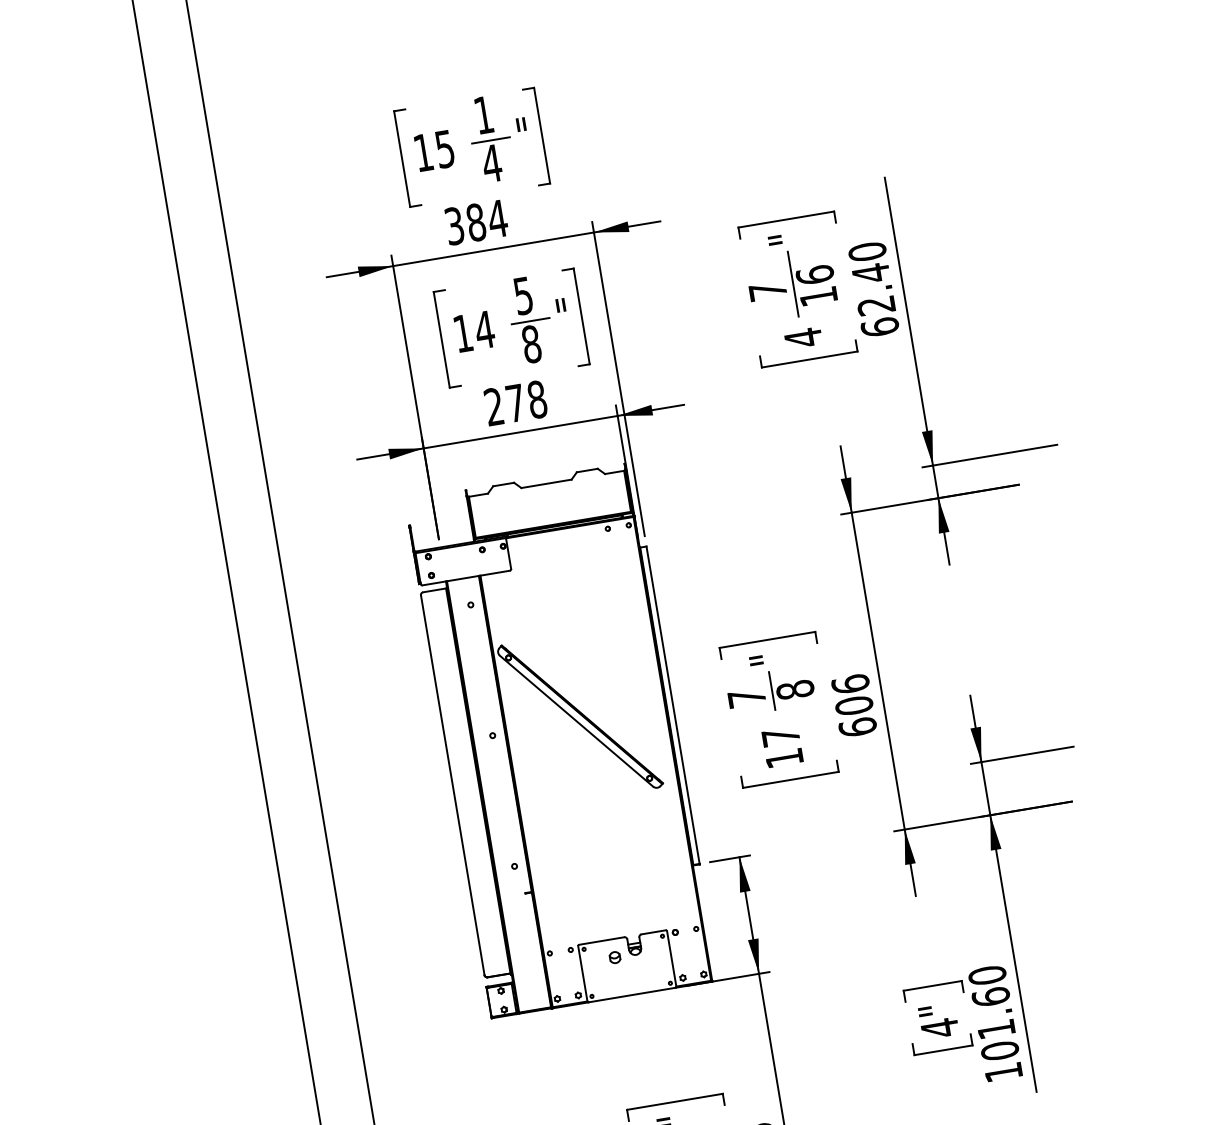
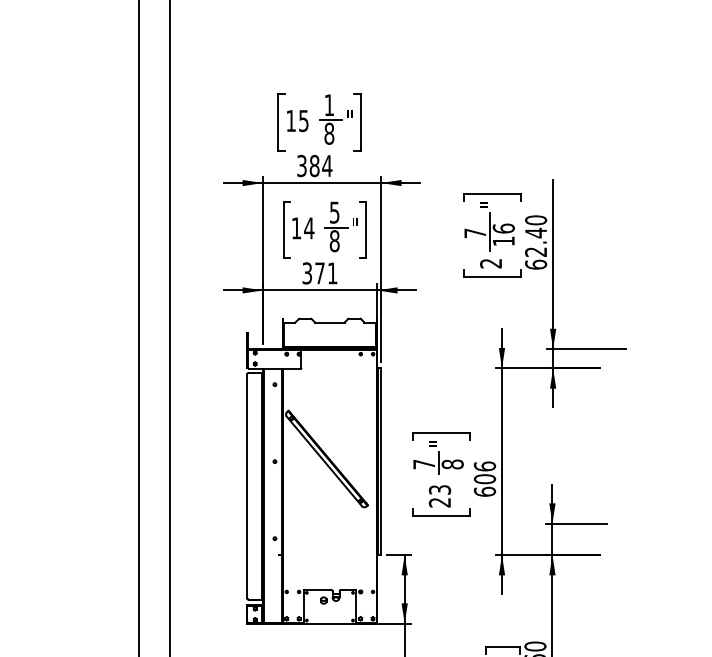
text: (492, 163) -> (329, 133), 4 -> 8
text: (802, 338) -> (490, 263), 4 -> 2
text: (514, 403) -> (319, 273), 278 -> 371
text: (781, 748) -> (439, 496), 17 -> 23

